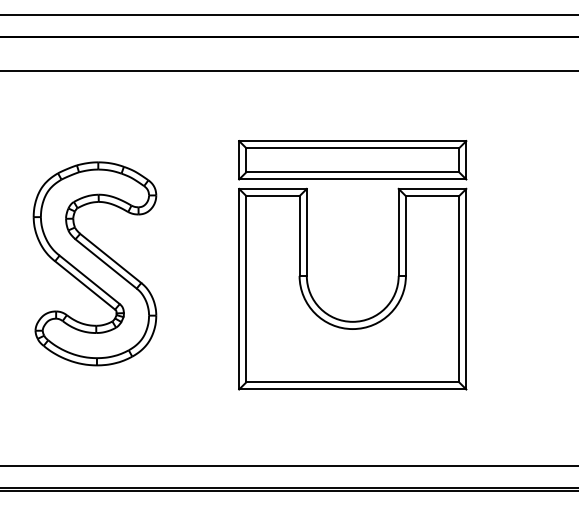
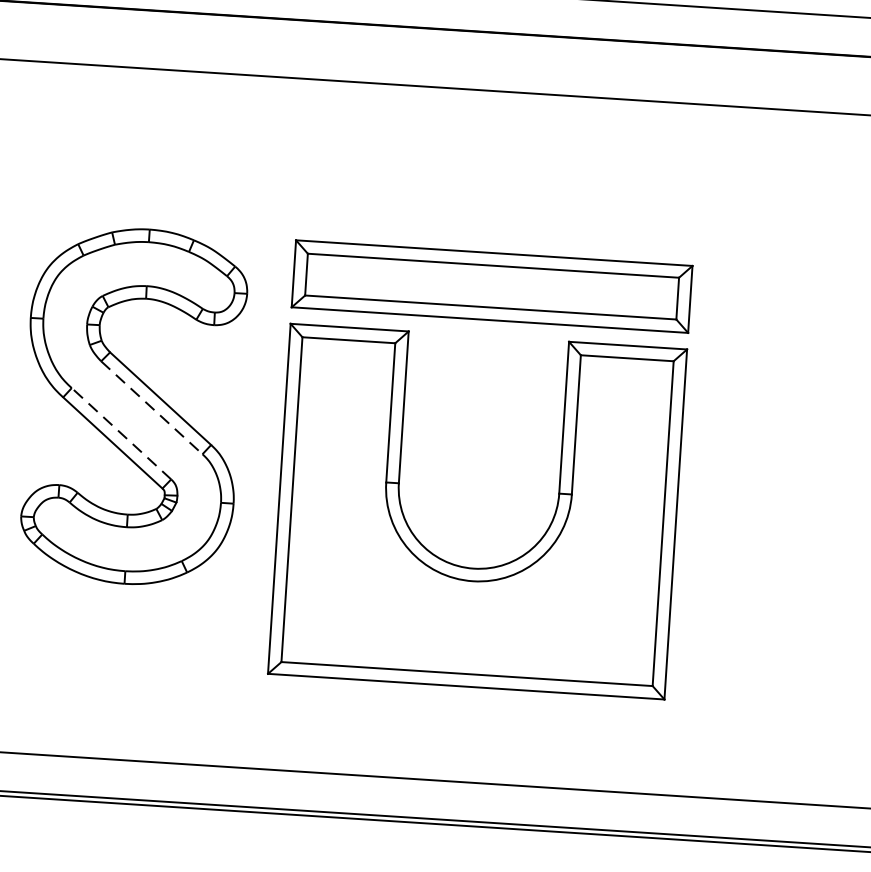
line: (106, 264) -> (152, 408), solid -> dashed
part: (307, 265) -> (401, 465), moved
line: (89, 279) -> (121, 433), solid -> dashed

